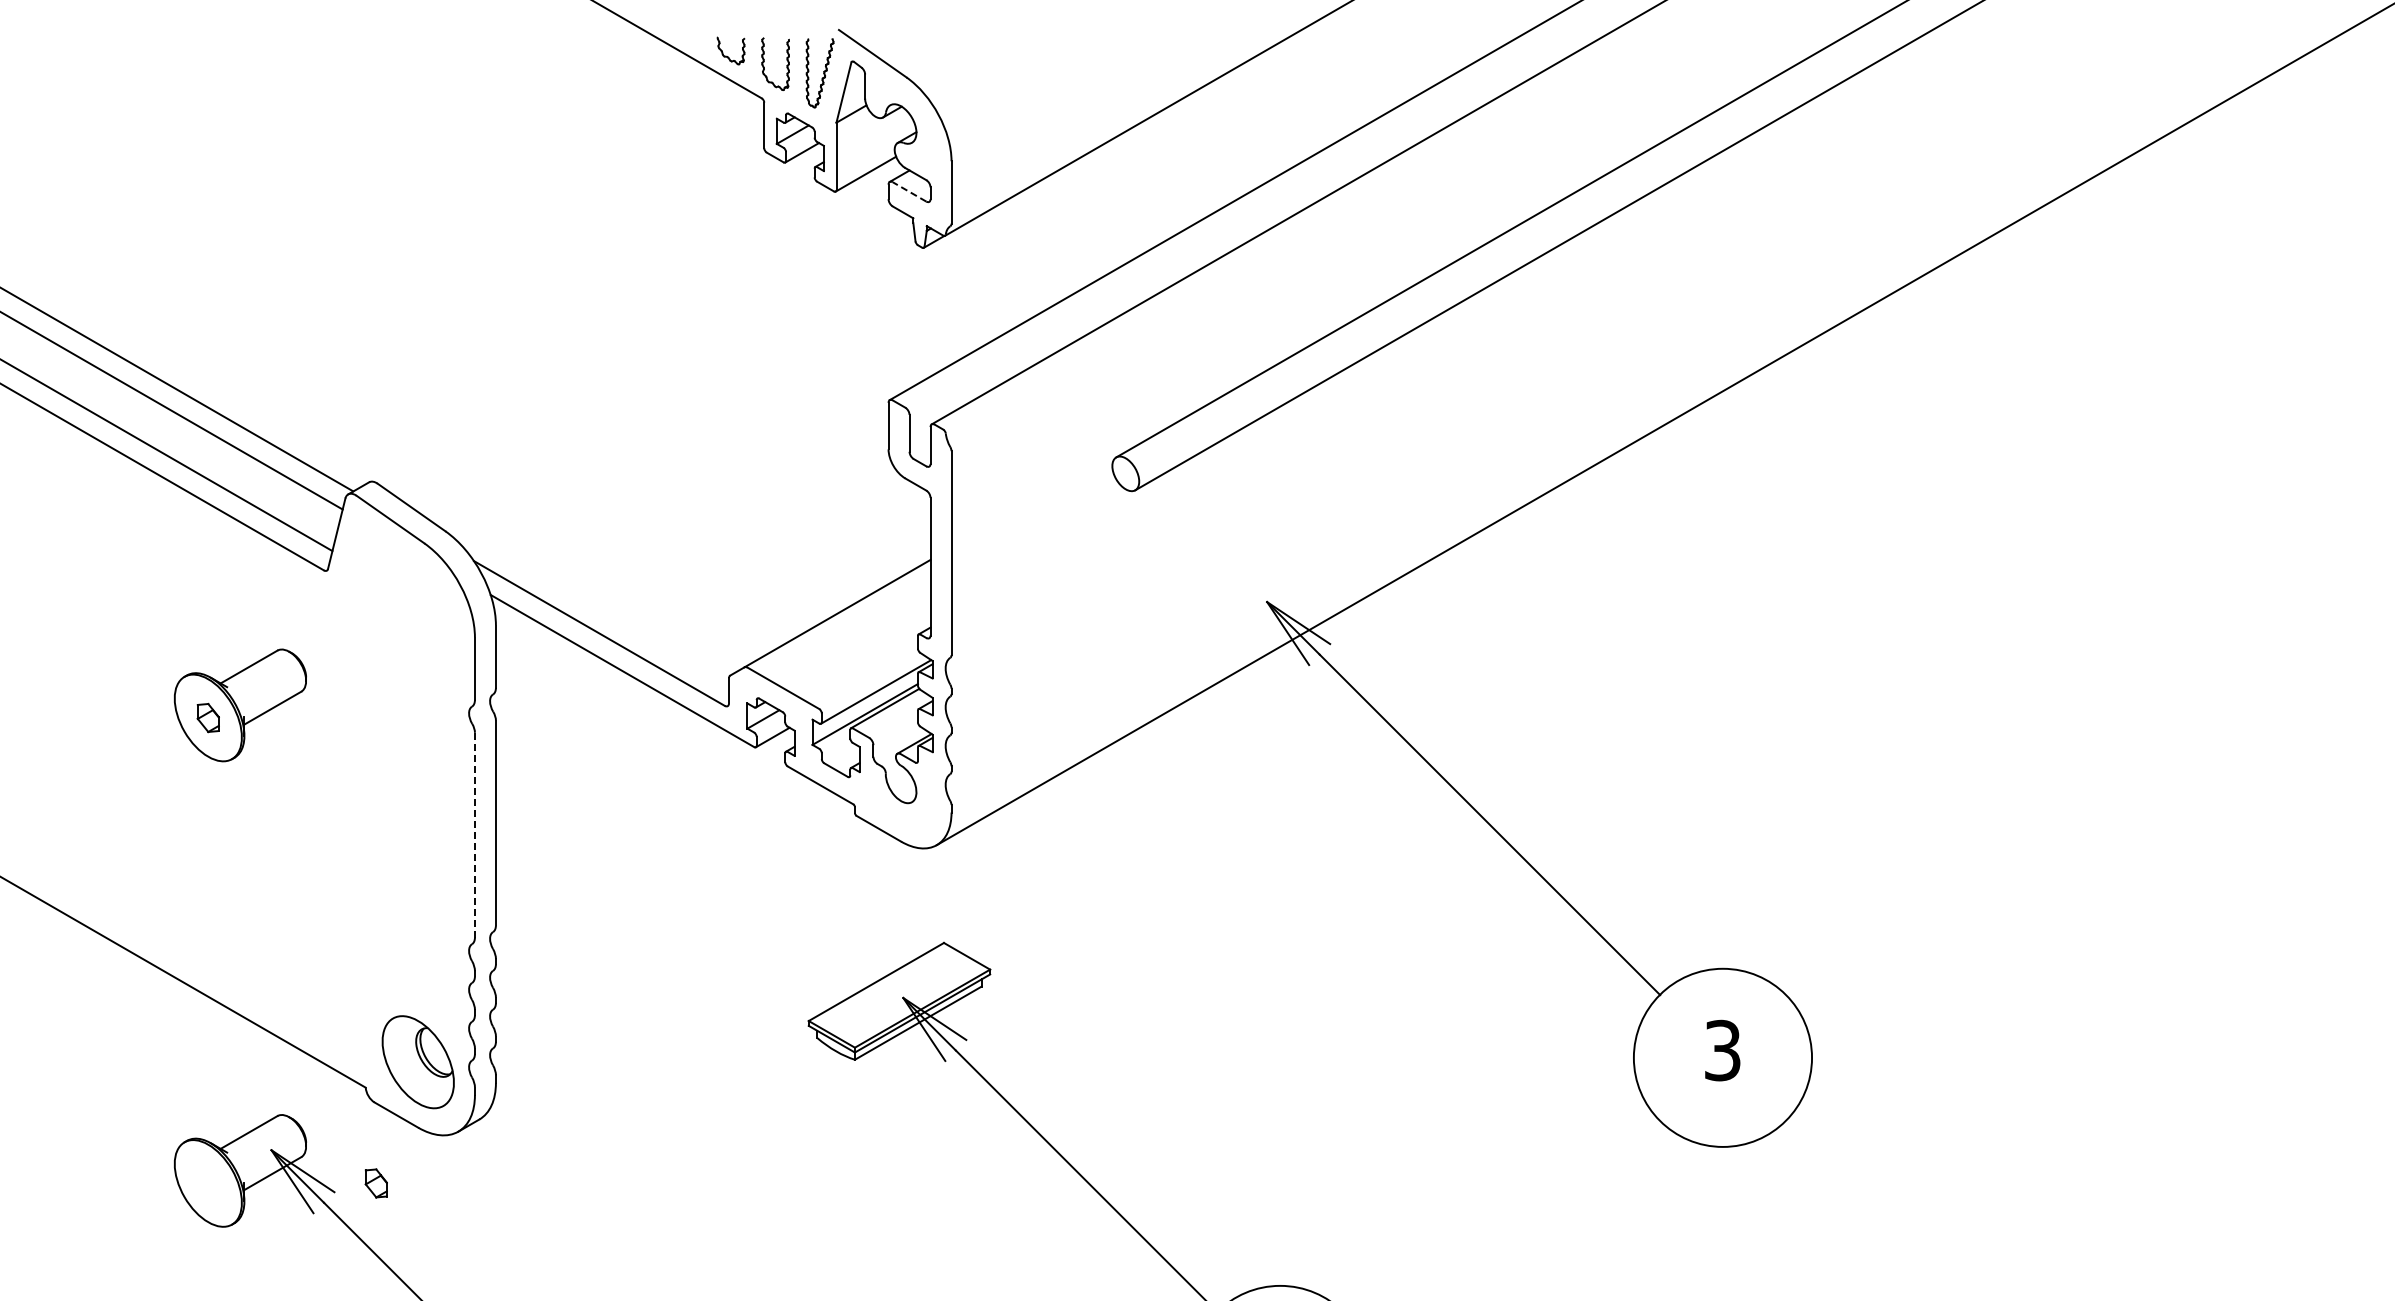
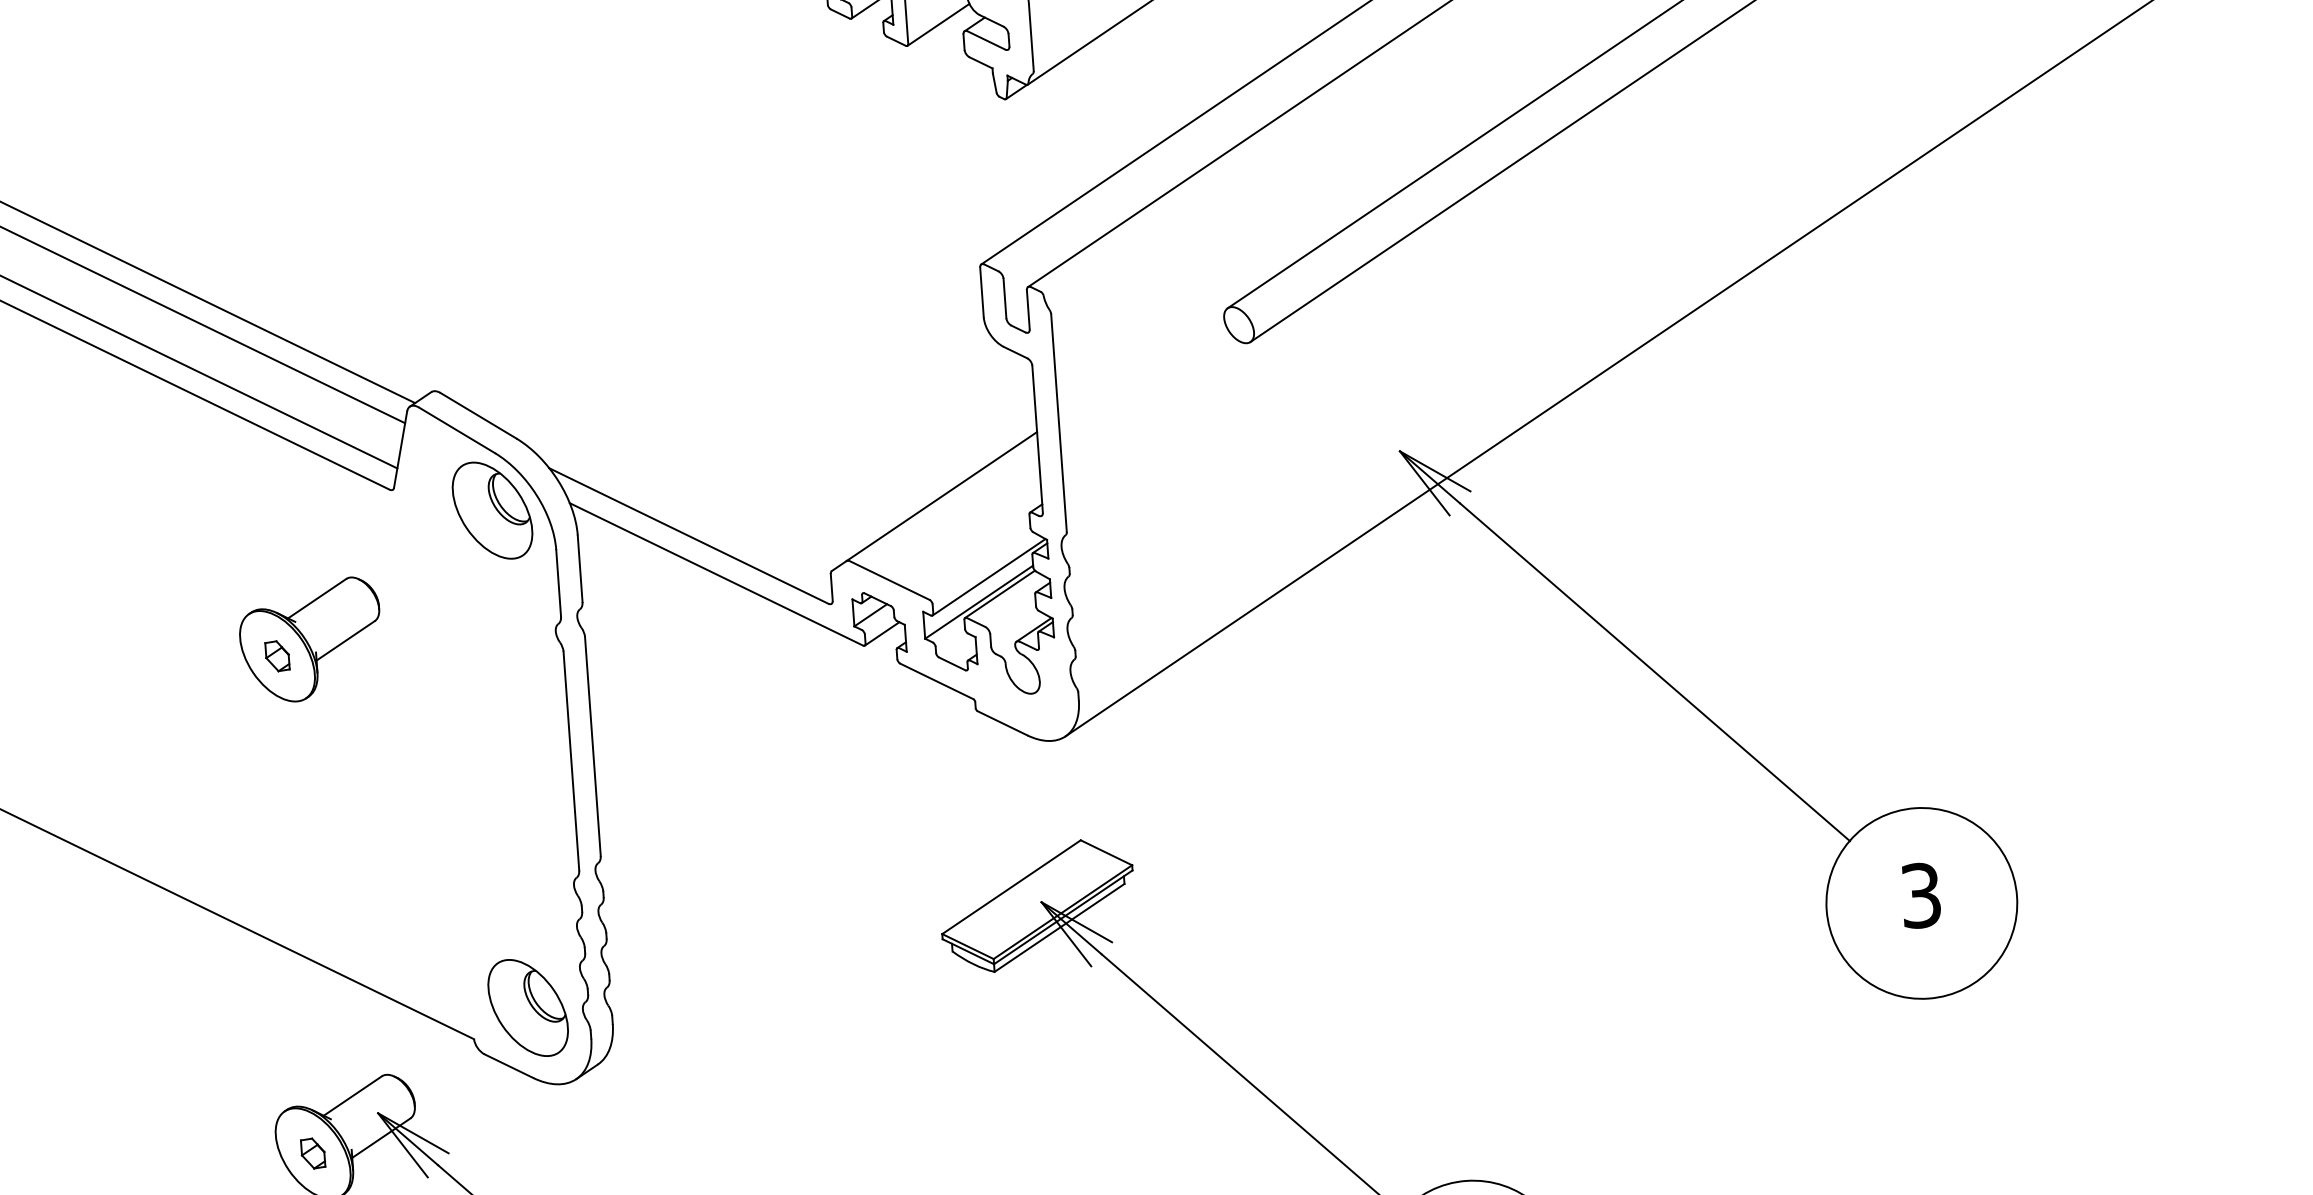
line: (909, 191) -> (986, 40), dashed -> solid
part: (417, 596) -> (491, 510), added
line: (474, 834) -> (570, 760), dashed -> solid
part: (375, 1183) -> (312, 1153), moved

